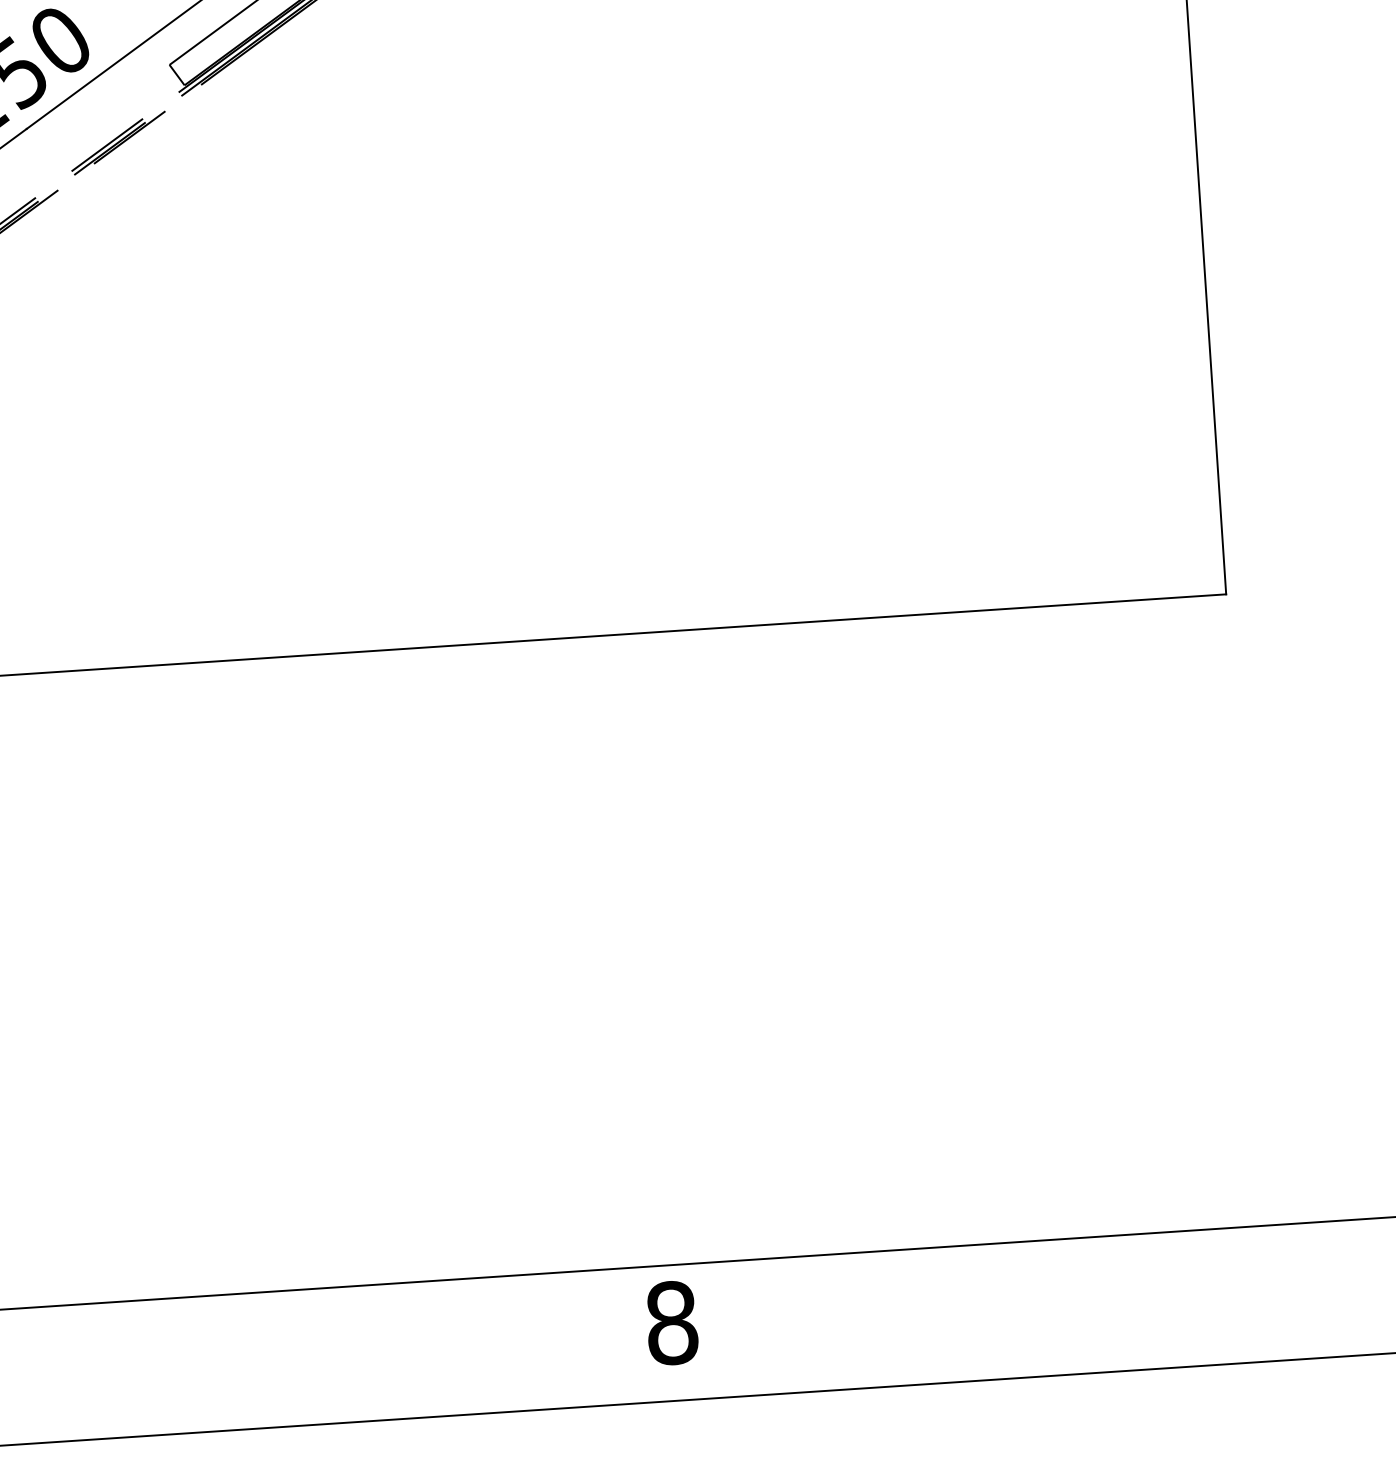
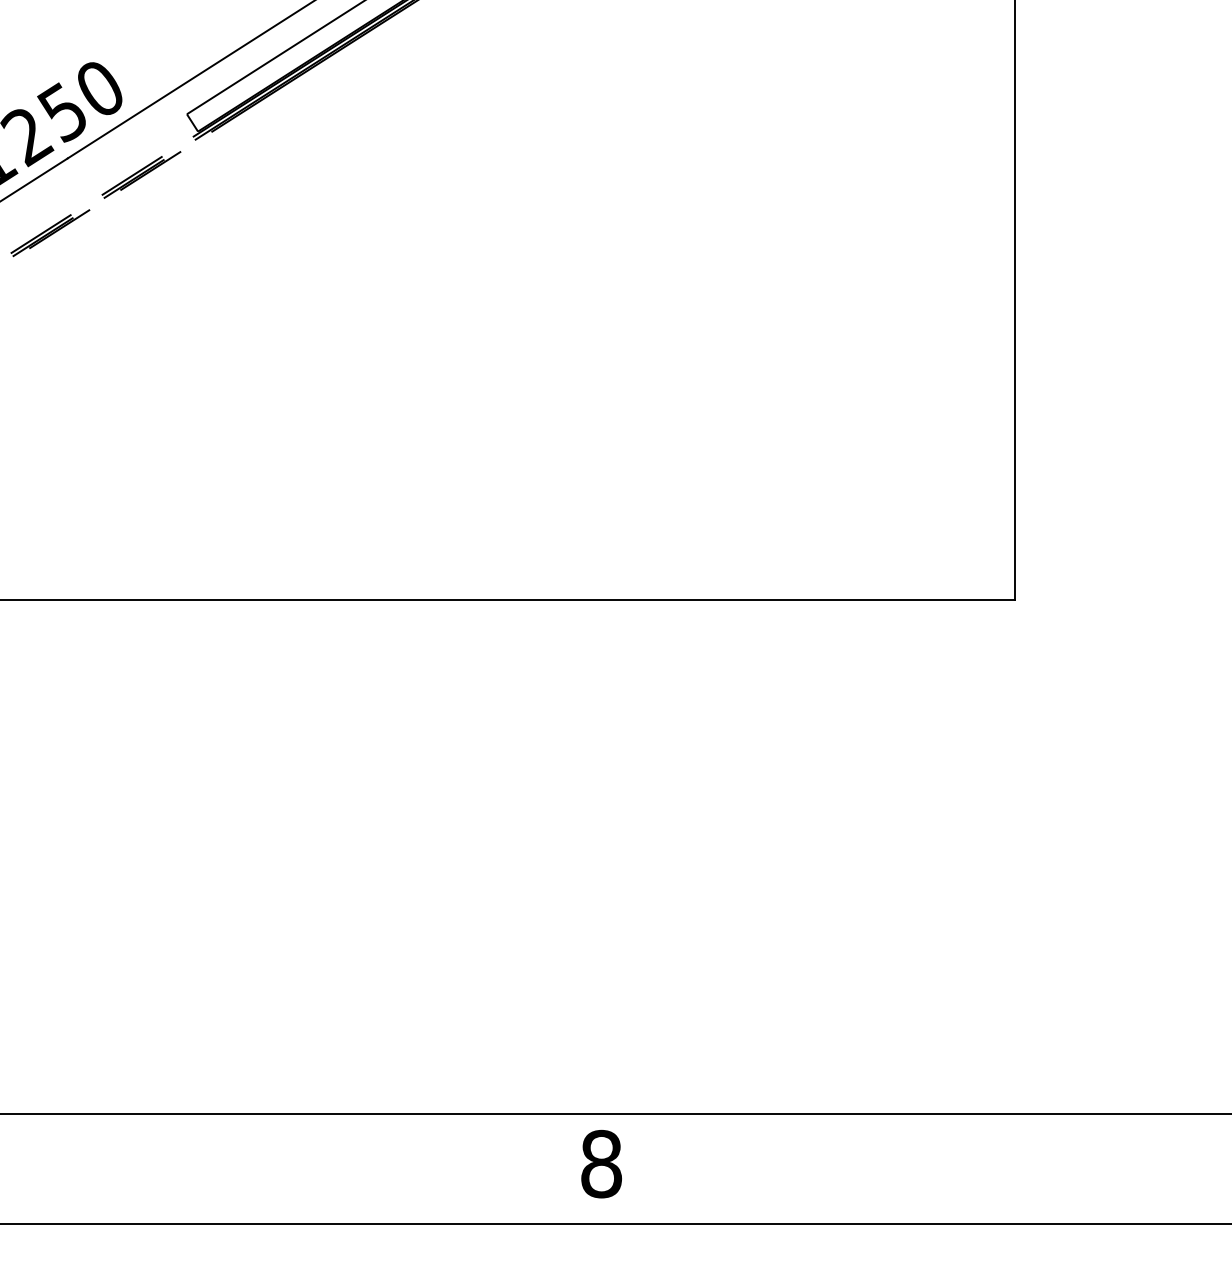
text: (672, 1323) -> (601, 1164), moved

